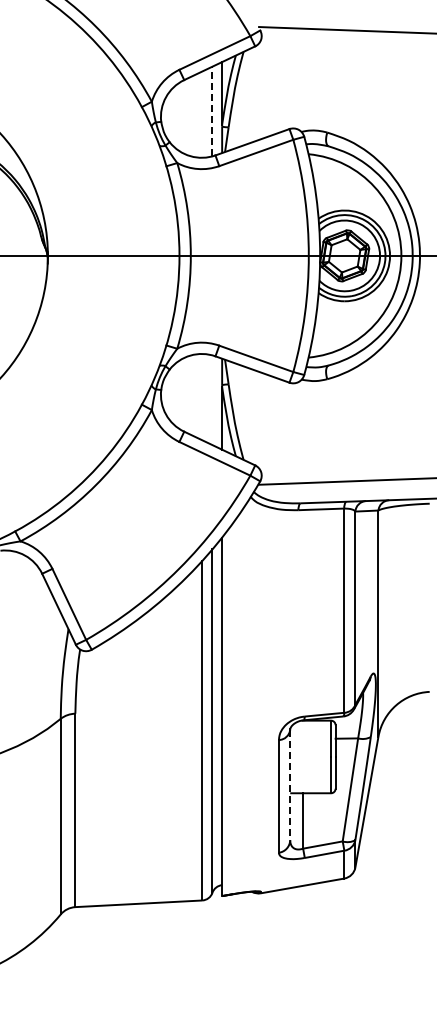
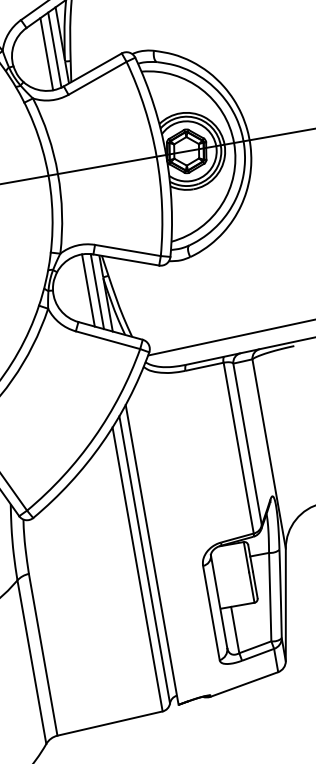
line: (212, 111) -> (54, 50), dashed -> solid
line: (202, 114) -> (46, 54), added
line: (202, 396) -> (88, 289), added
line: (212, 400) -> (97, 291), added
line: (290, 785) -> (219, 602), dashed -> solid

